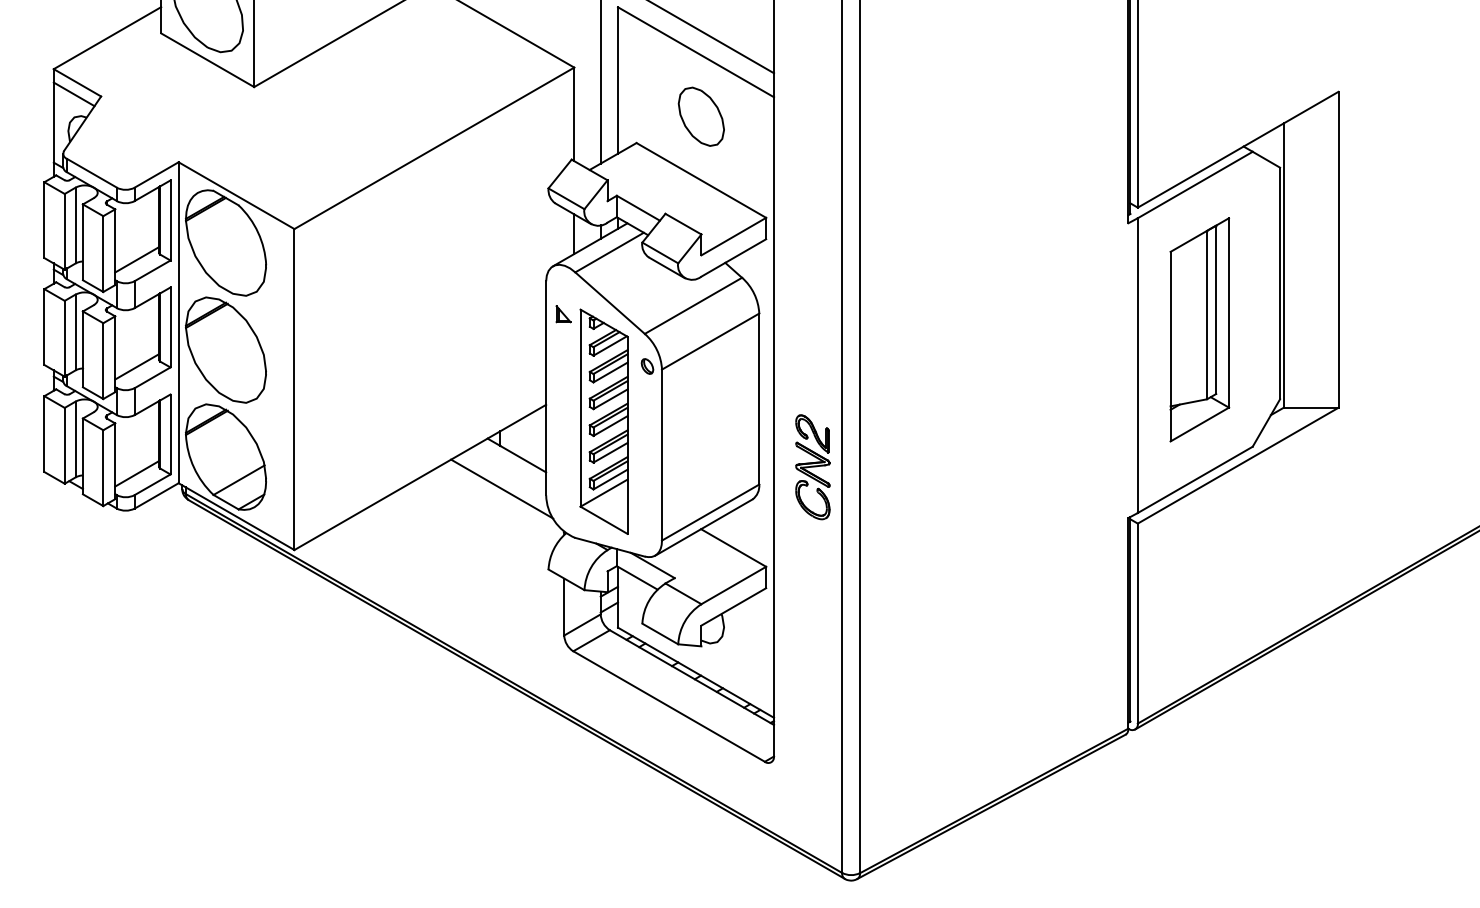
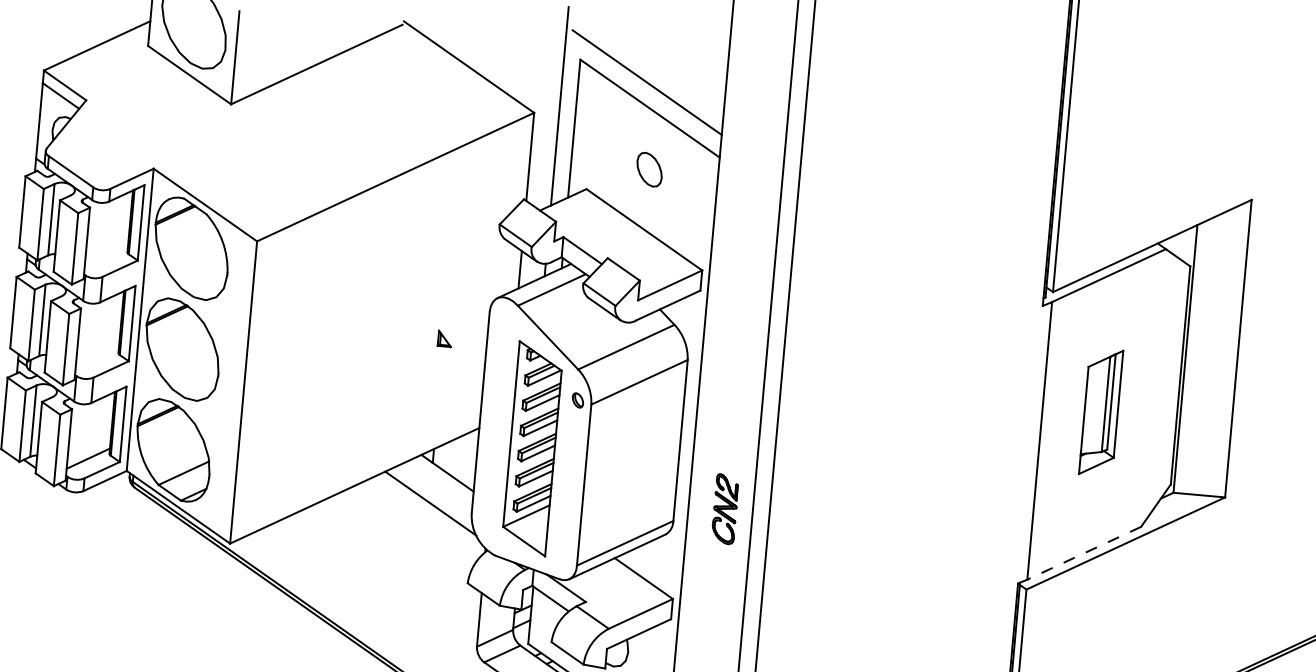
part: (700, 116) -> (648, 169), size x0.6
line: (136, 259) -> (105, 256), removed
part: (563, 314) -> (444, 339), moved
part: (1199, 329) -> (1100, 412), size x0.6
line: (136, 366) -> (96, 357), removed
part: (812, 467) -> (724, 509), size x0.7
line: (1194, 480) -> (1083, 553), solid -> dashed

